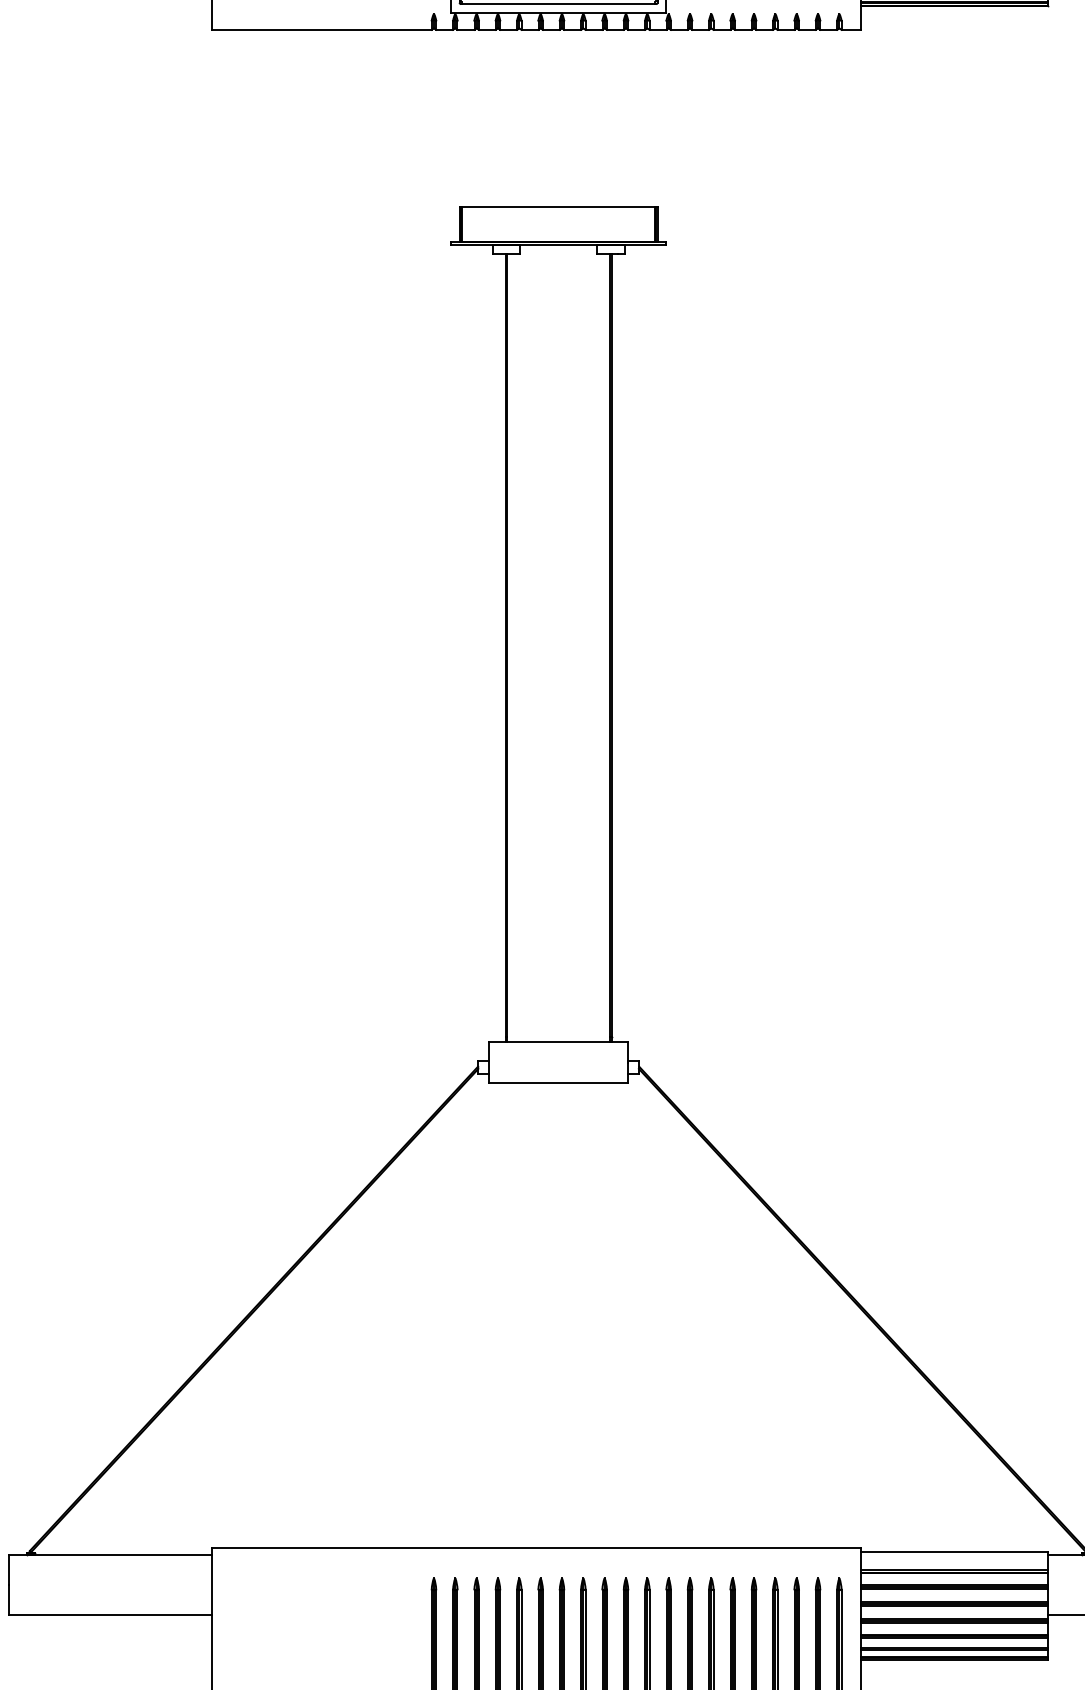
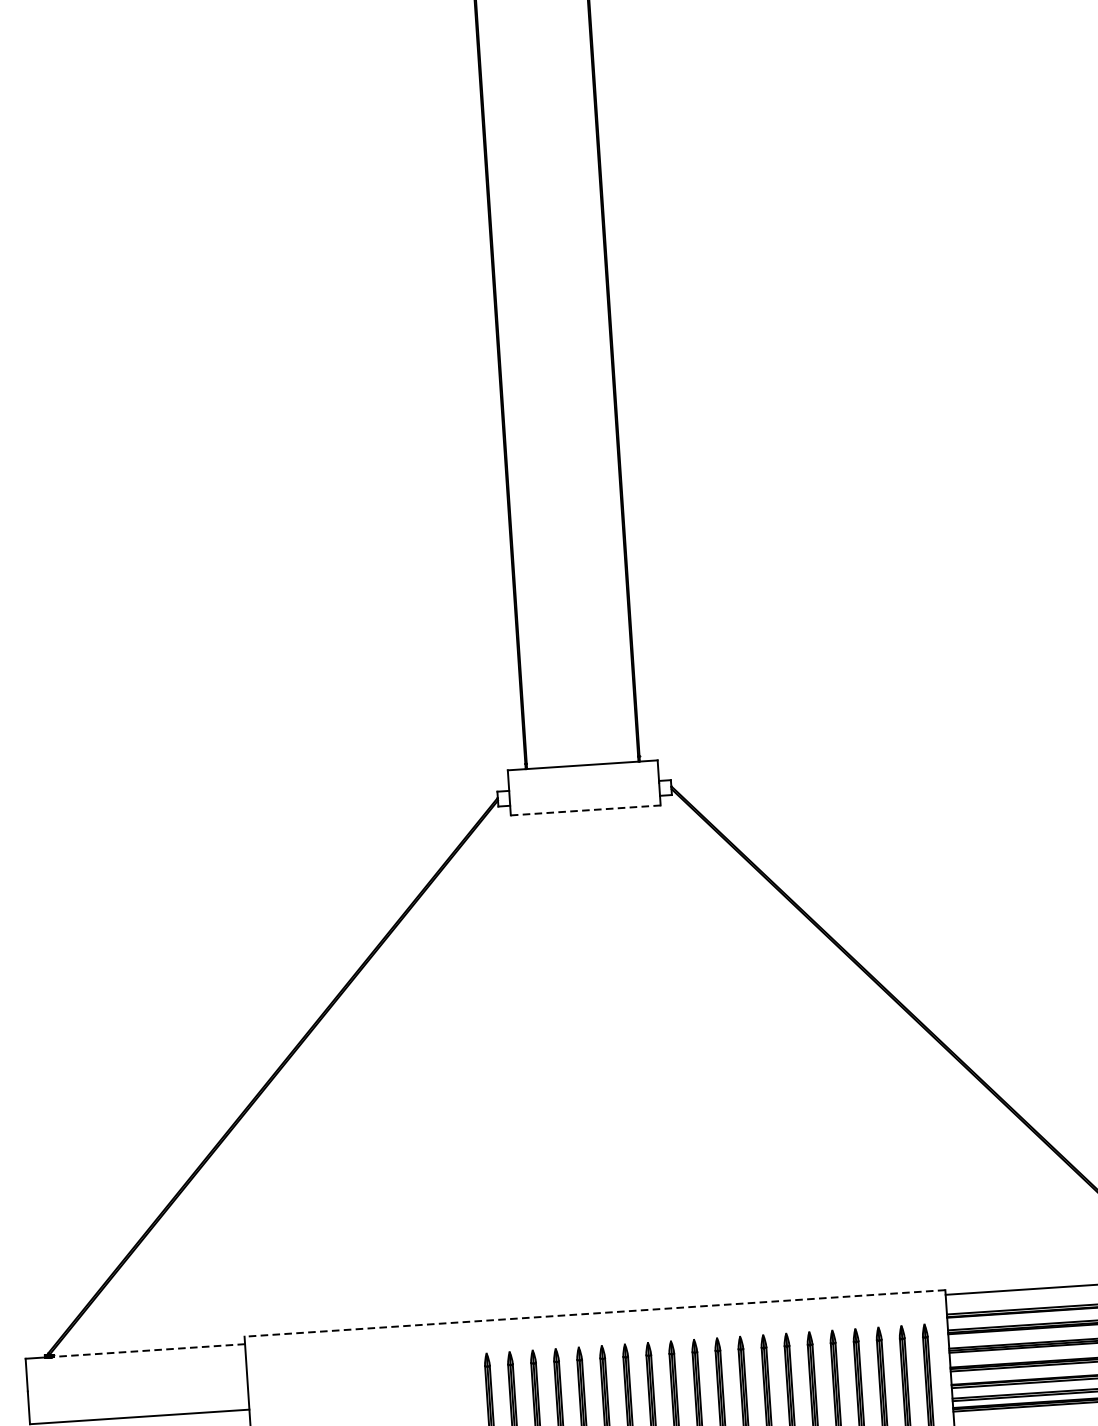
line: (559, 1083) -> (586, 810), solid -> dashed
line: (535, 1547) -> (594, 1313), solid -> dashed
line: (123, 1554) -> (149, 1350), solid -> dashed

